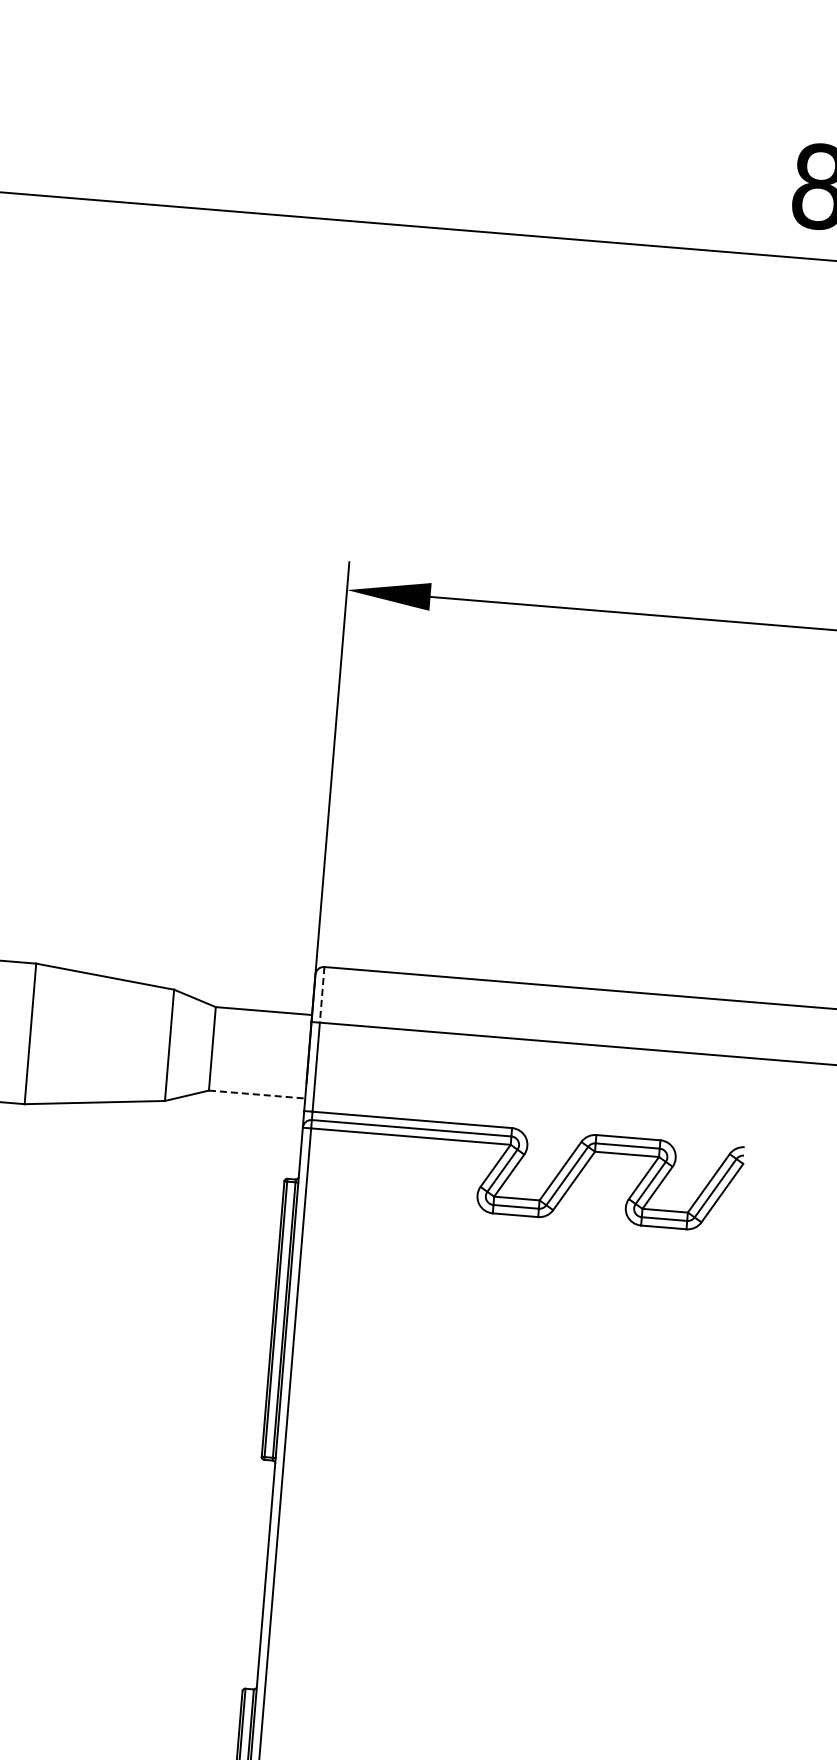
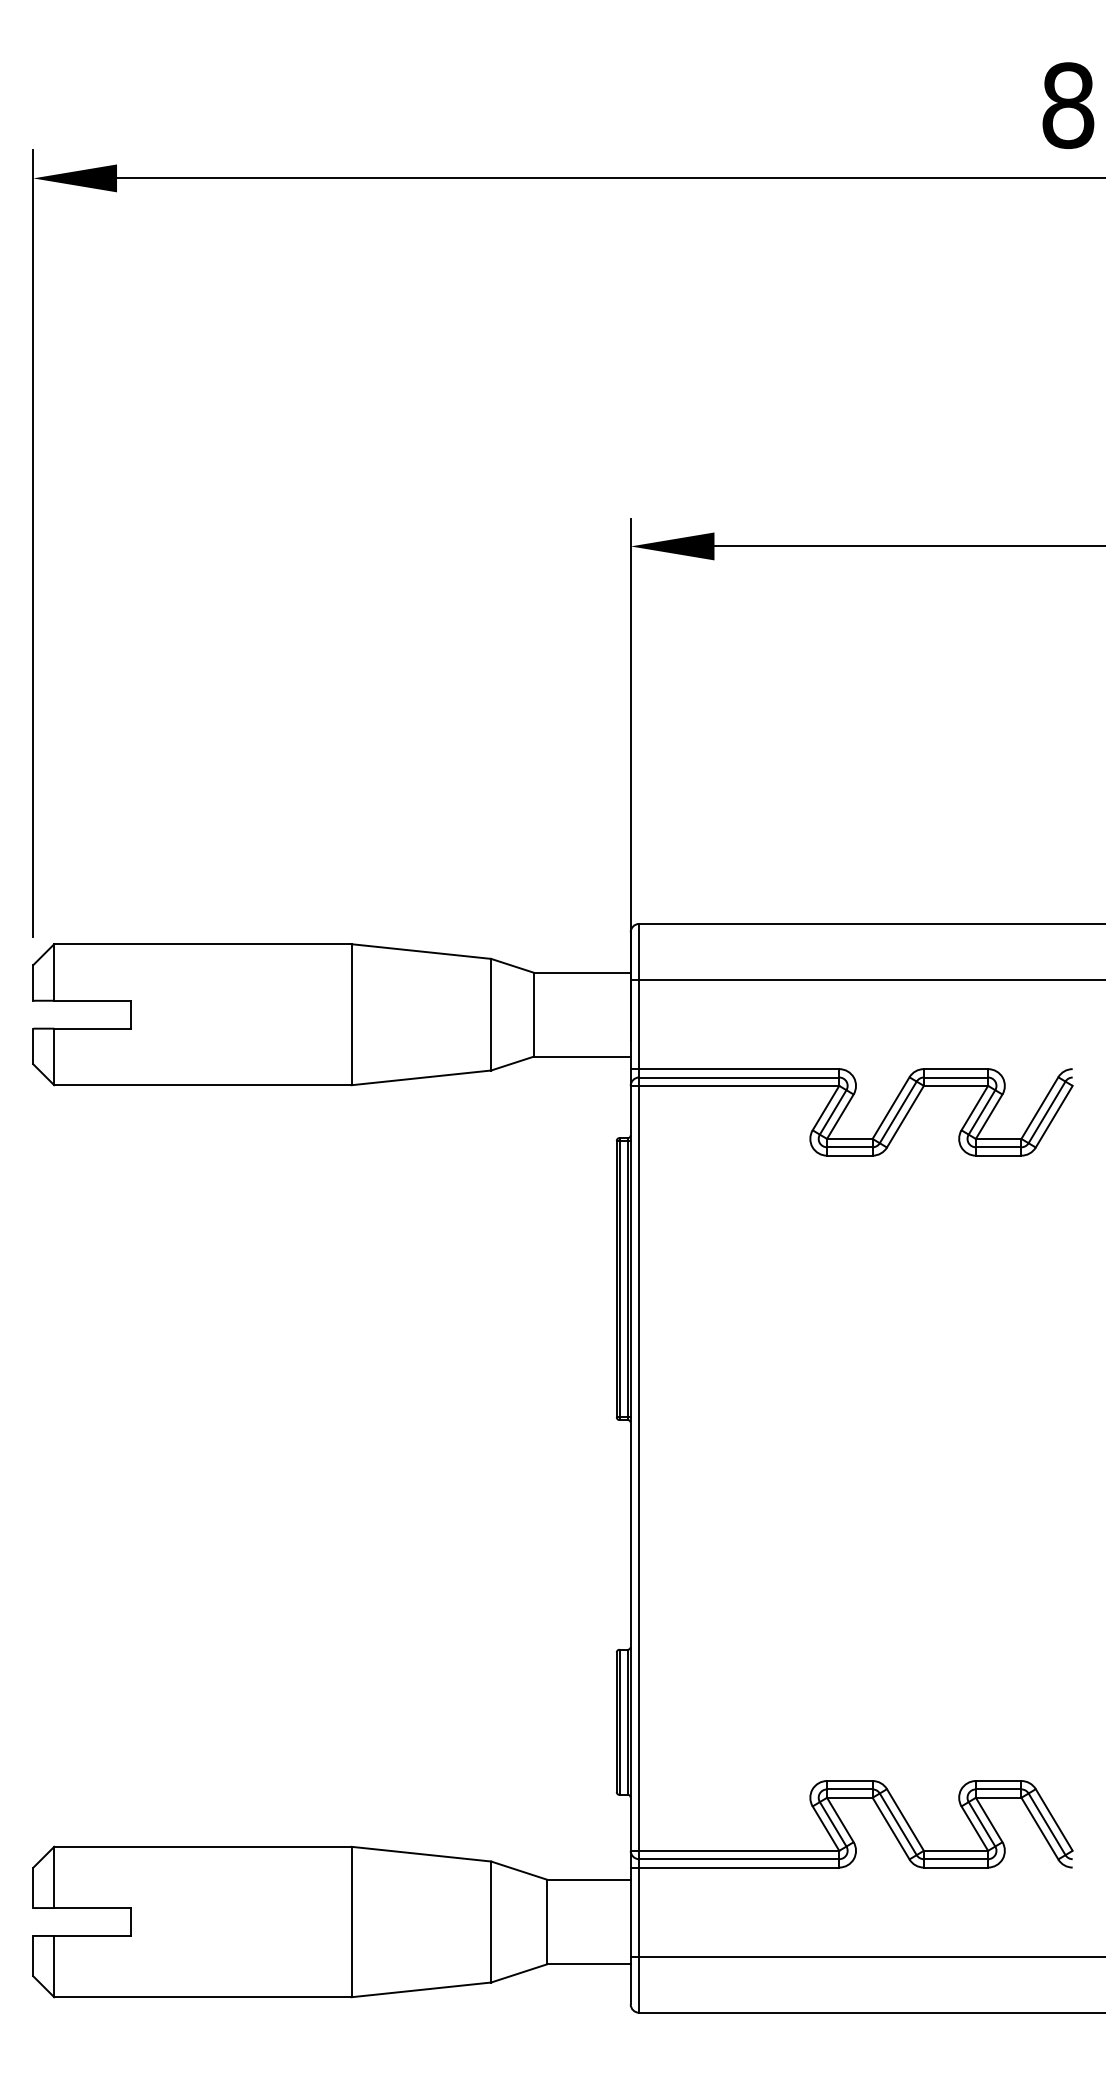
line: (322, 994) -> (639, 951), dashed -> solid
line: (257, 1094) -> (582, 1056), dashed -> solid

